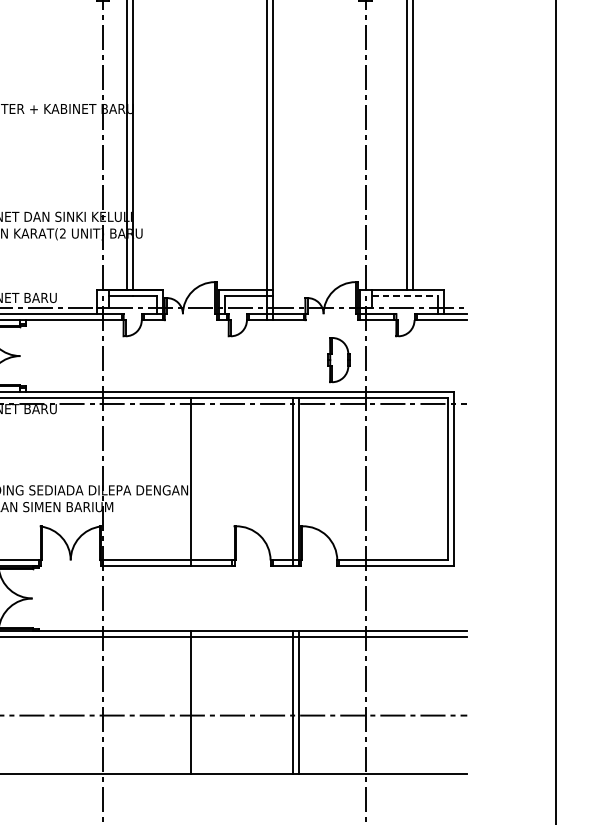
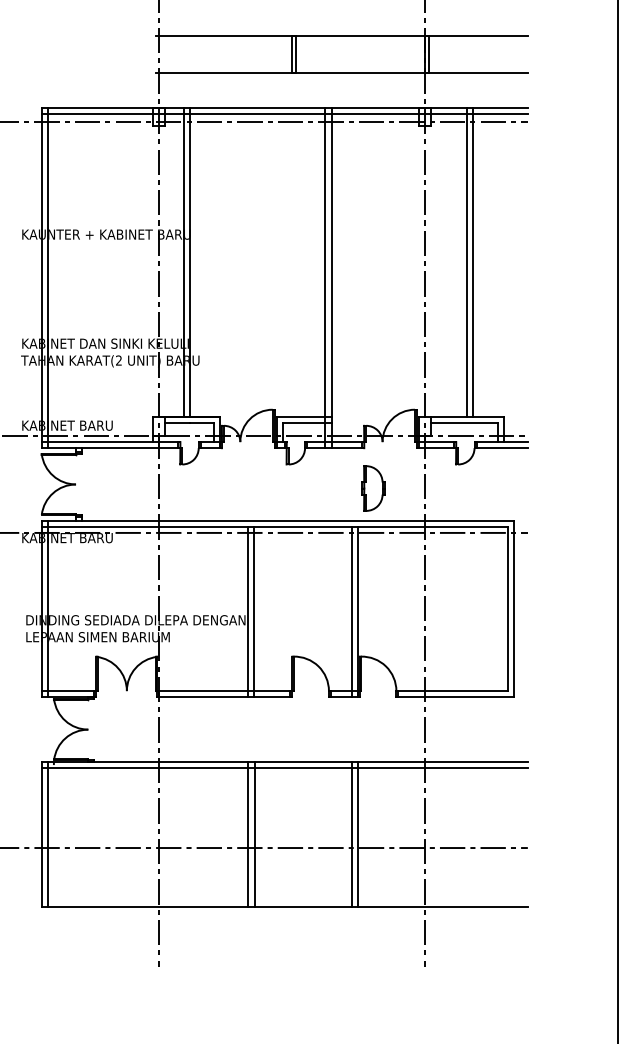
line: (404, 295) -> (464, 423), dashed -> solid
part: (339, 360) -> (373, 488), moved
line: (196, 481) -> (254, 611), added
line: (196, 702) -> (254, 834), added

